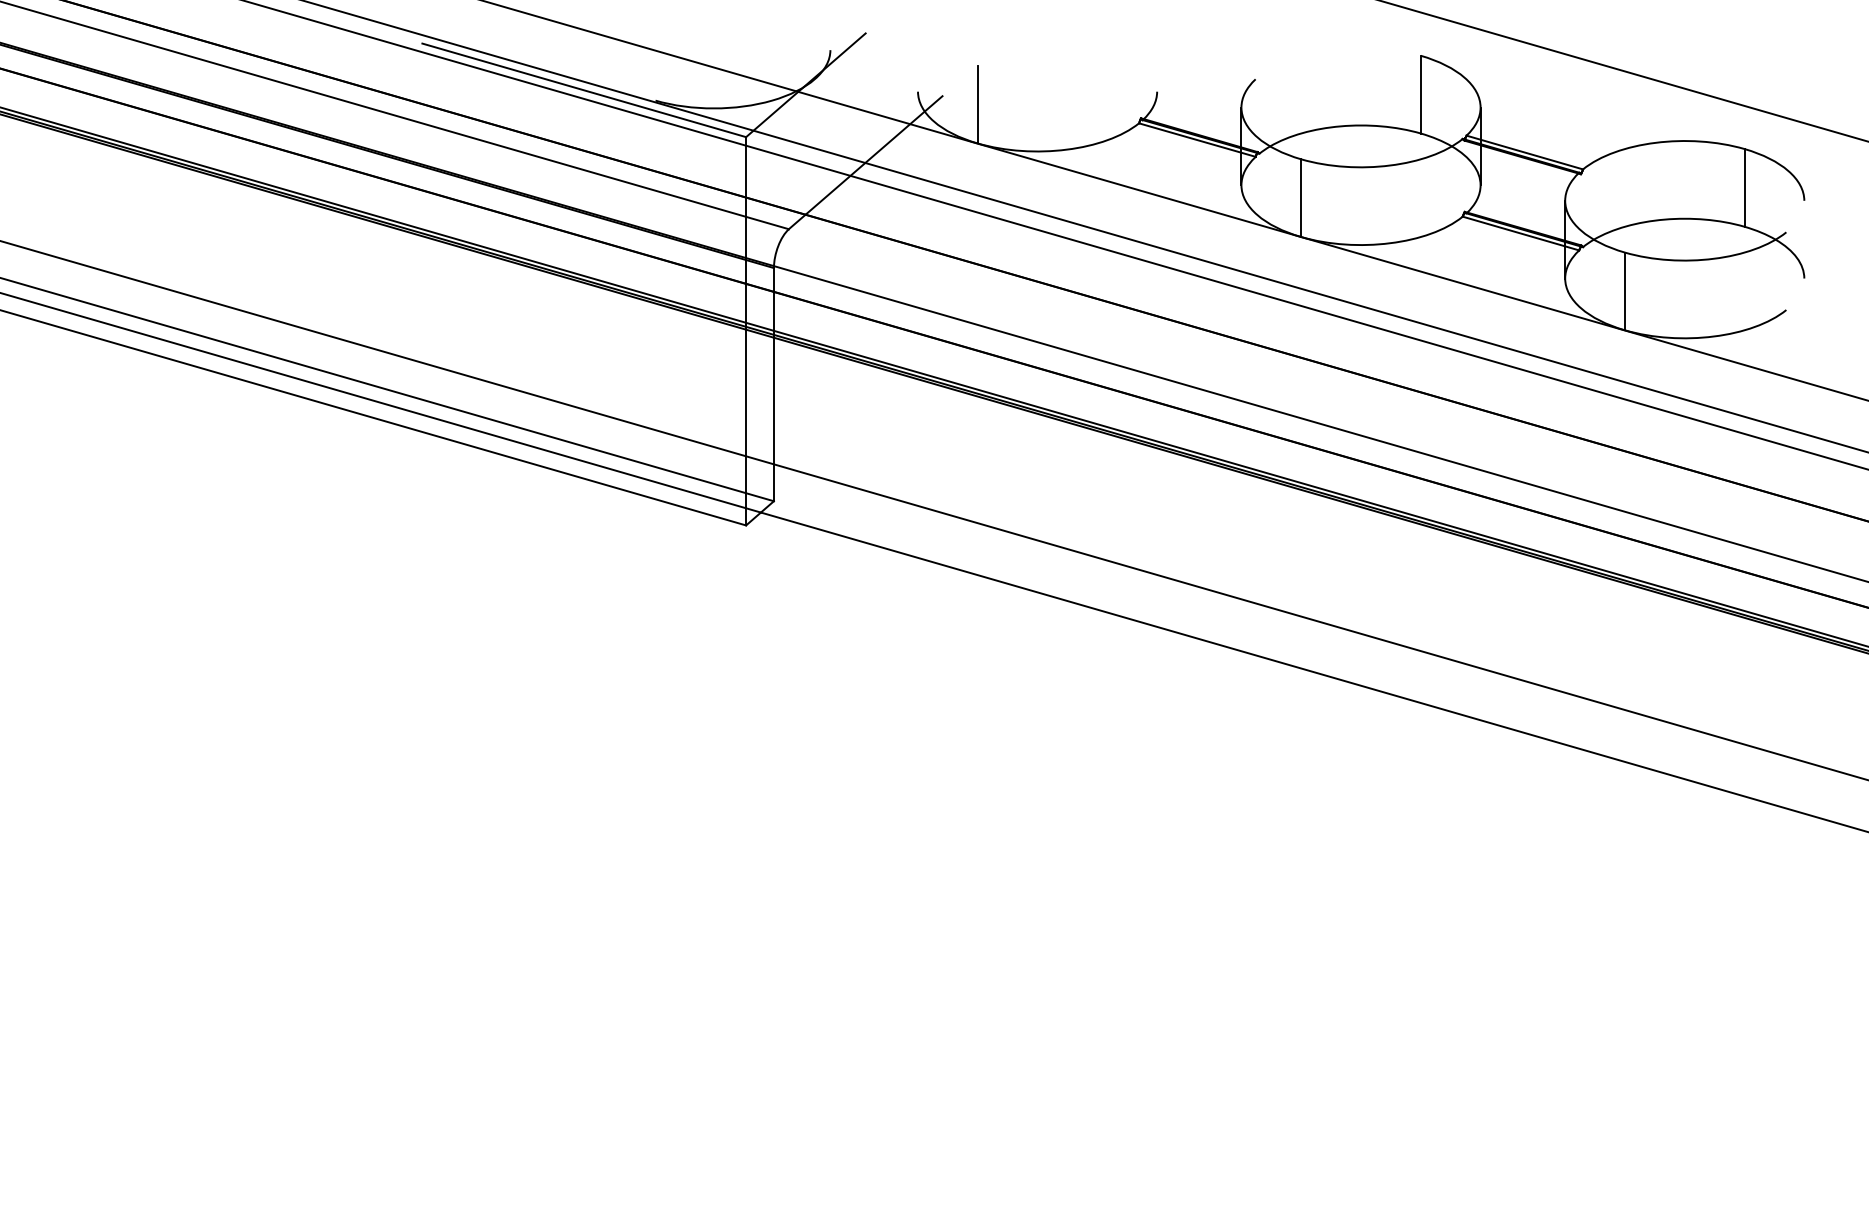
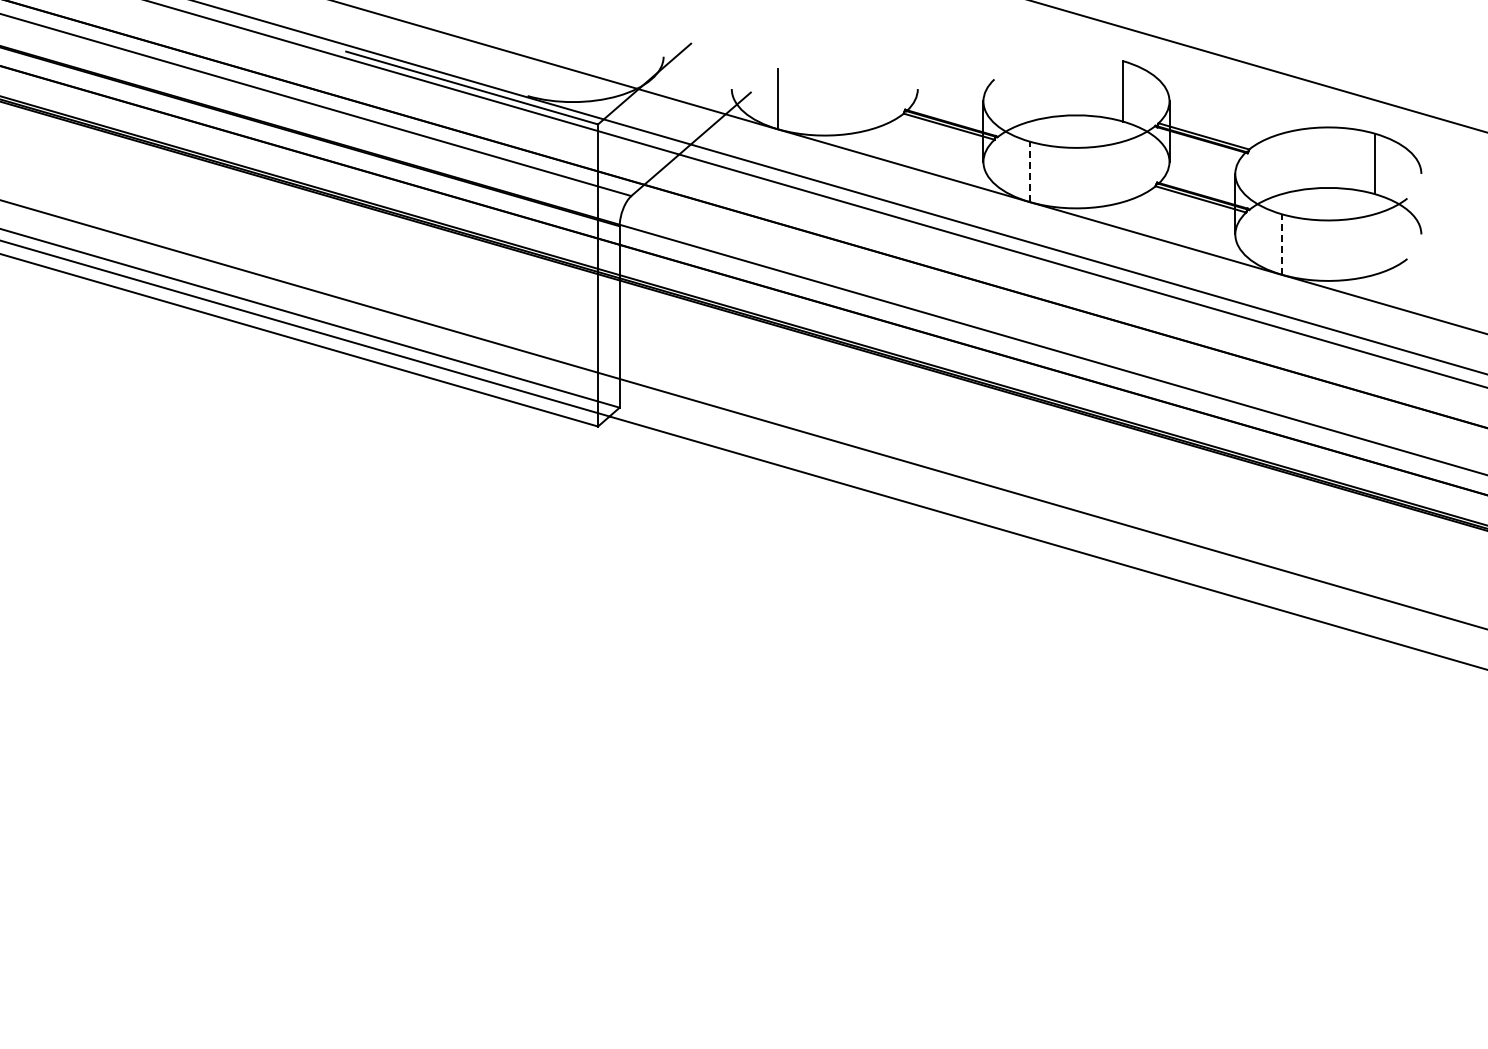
line: (1300, 197) -> (1029, 171), solid -> dashed
line: (1624, 291) -> (1281, 244), solid -> dashed

